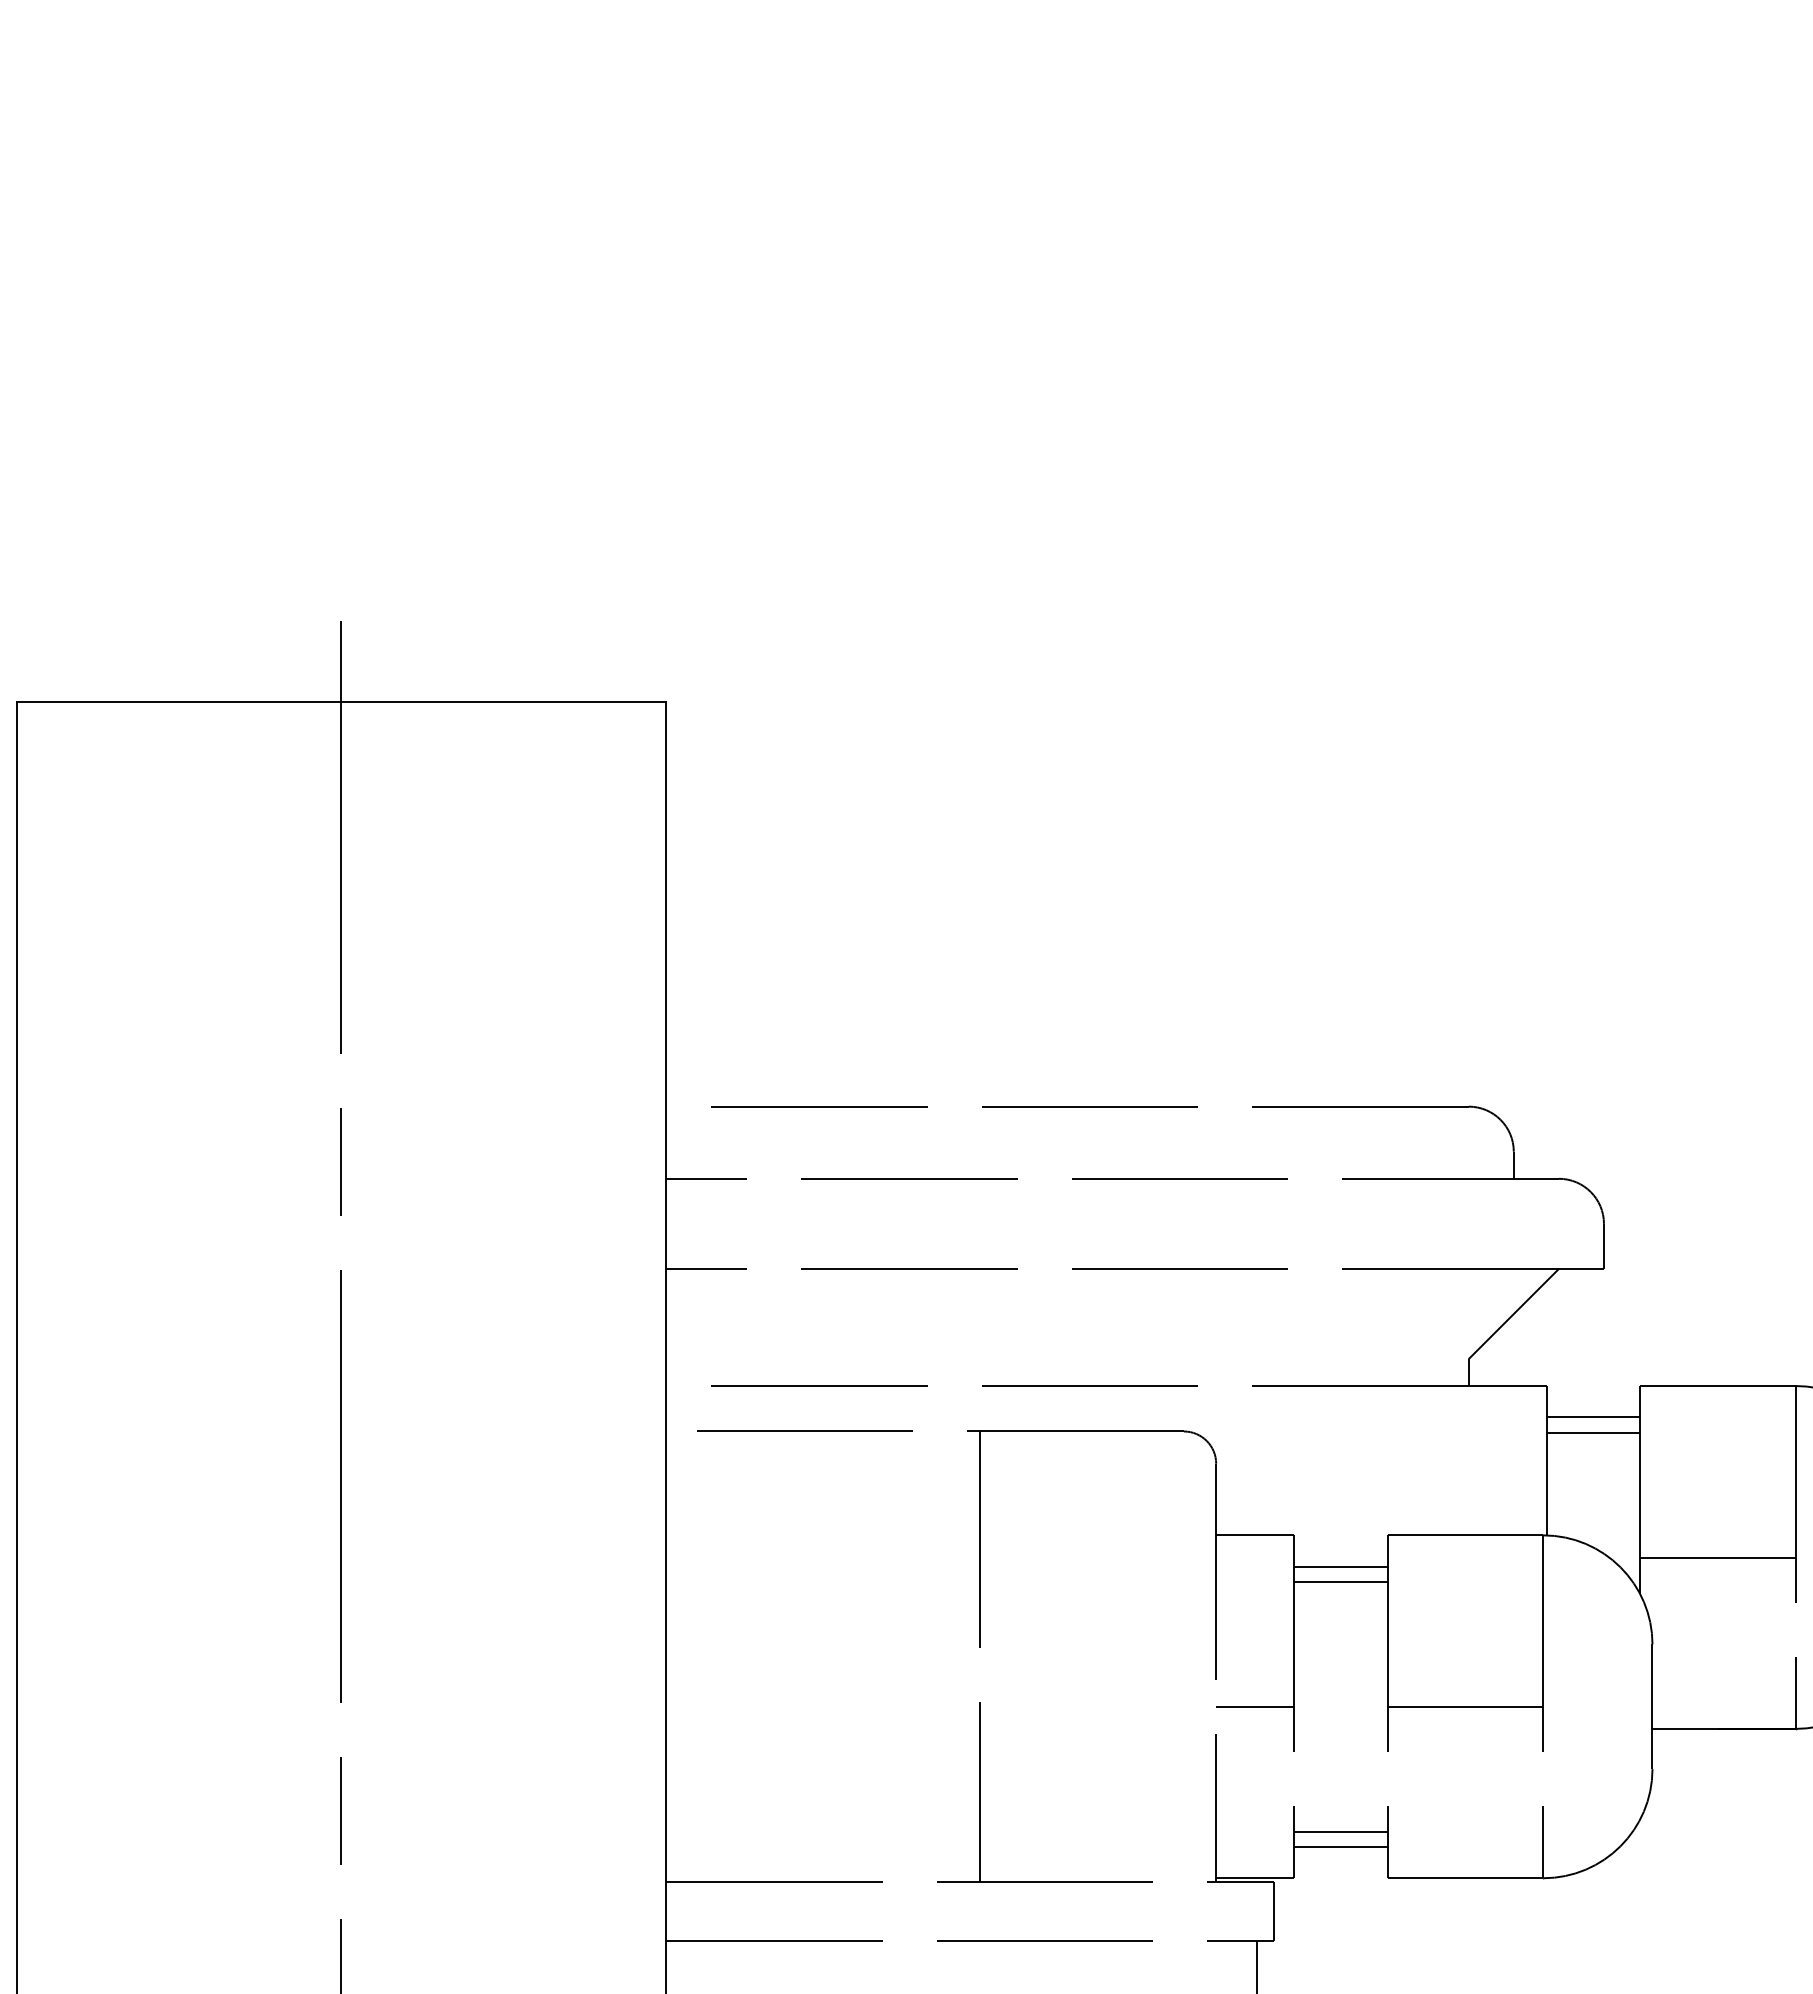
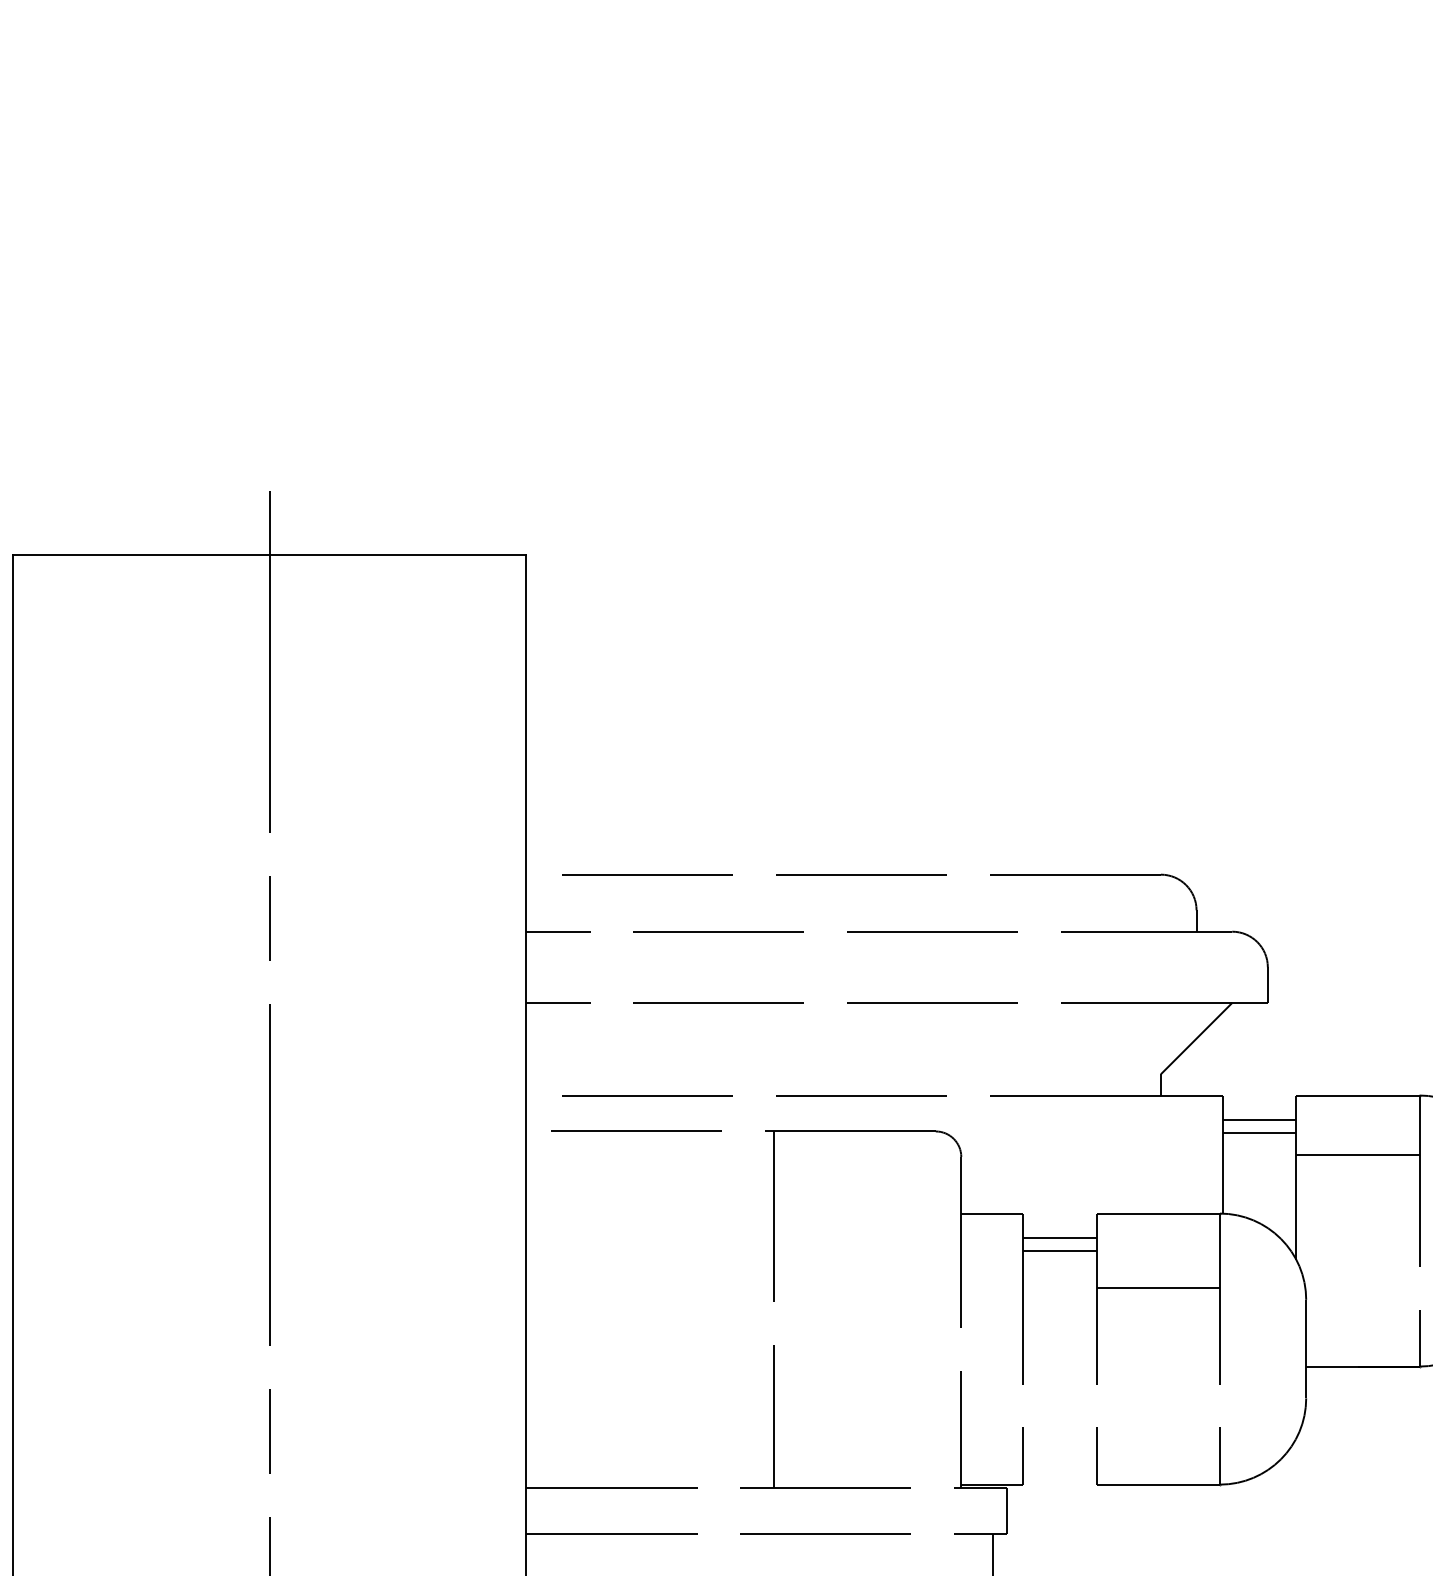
line: (1717, 1557) -> (1357, 1155), moved
line: (1255, 1706) -> (992, 1348), removed
line: (1465, 1706) -> (1158, 1287), moved
line: (1340, 1831) -> (1059, 1447), removed
line: (1340, 1847) -> (1059, 1460), removed

